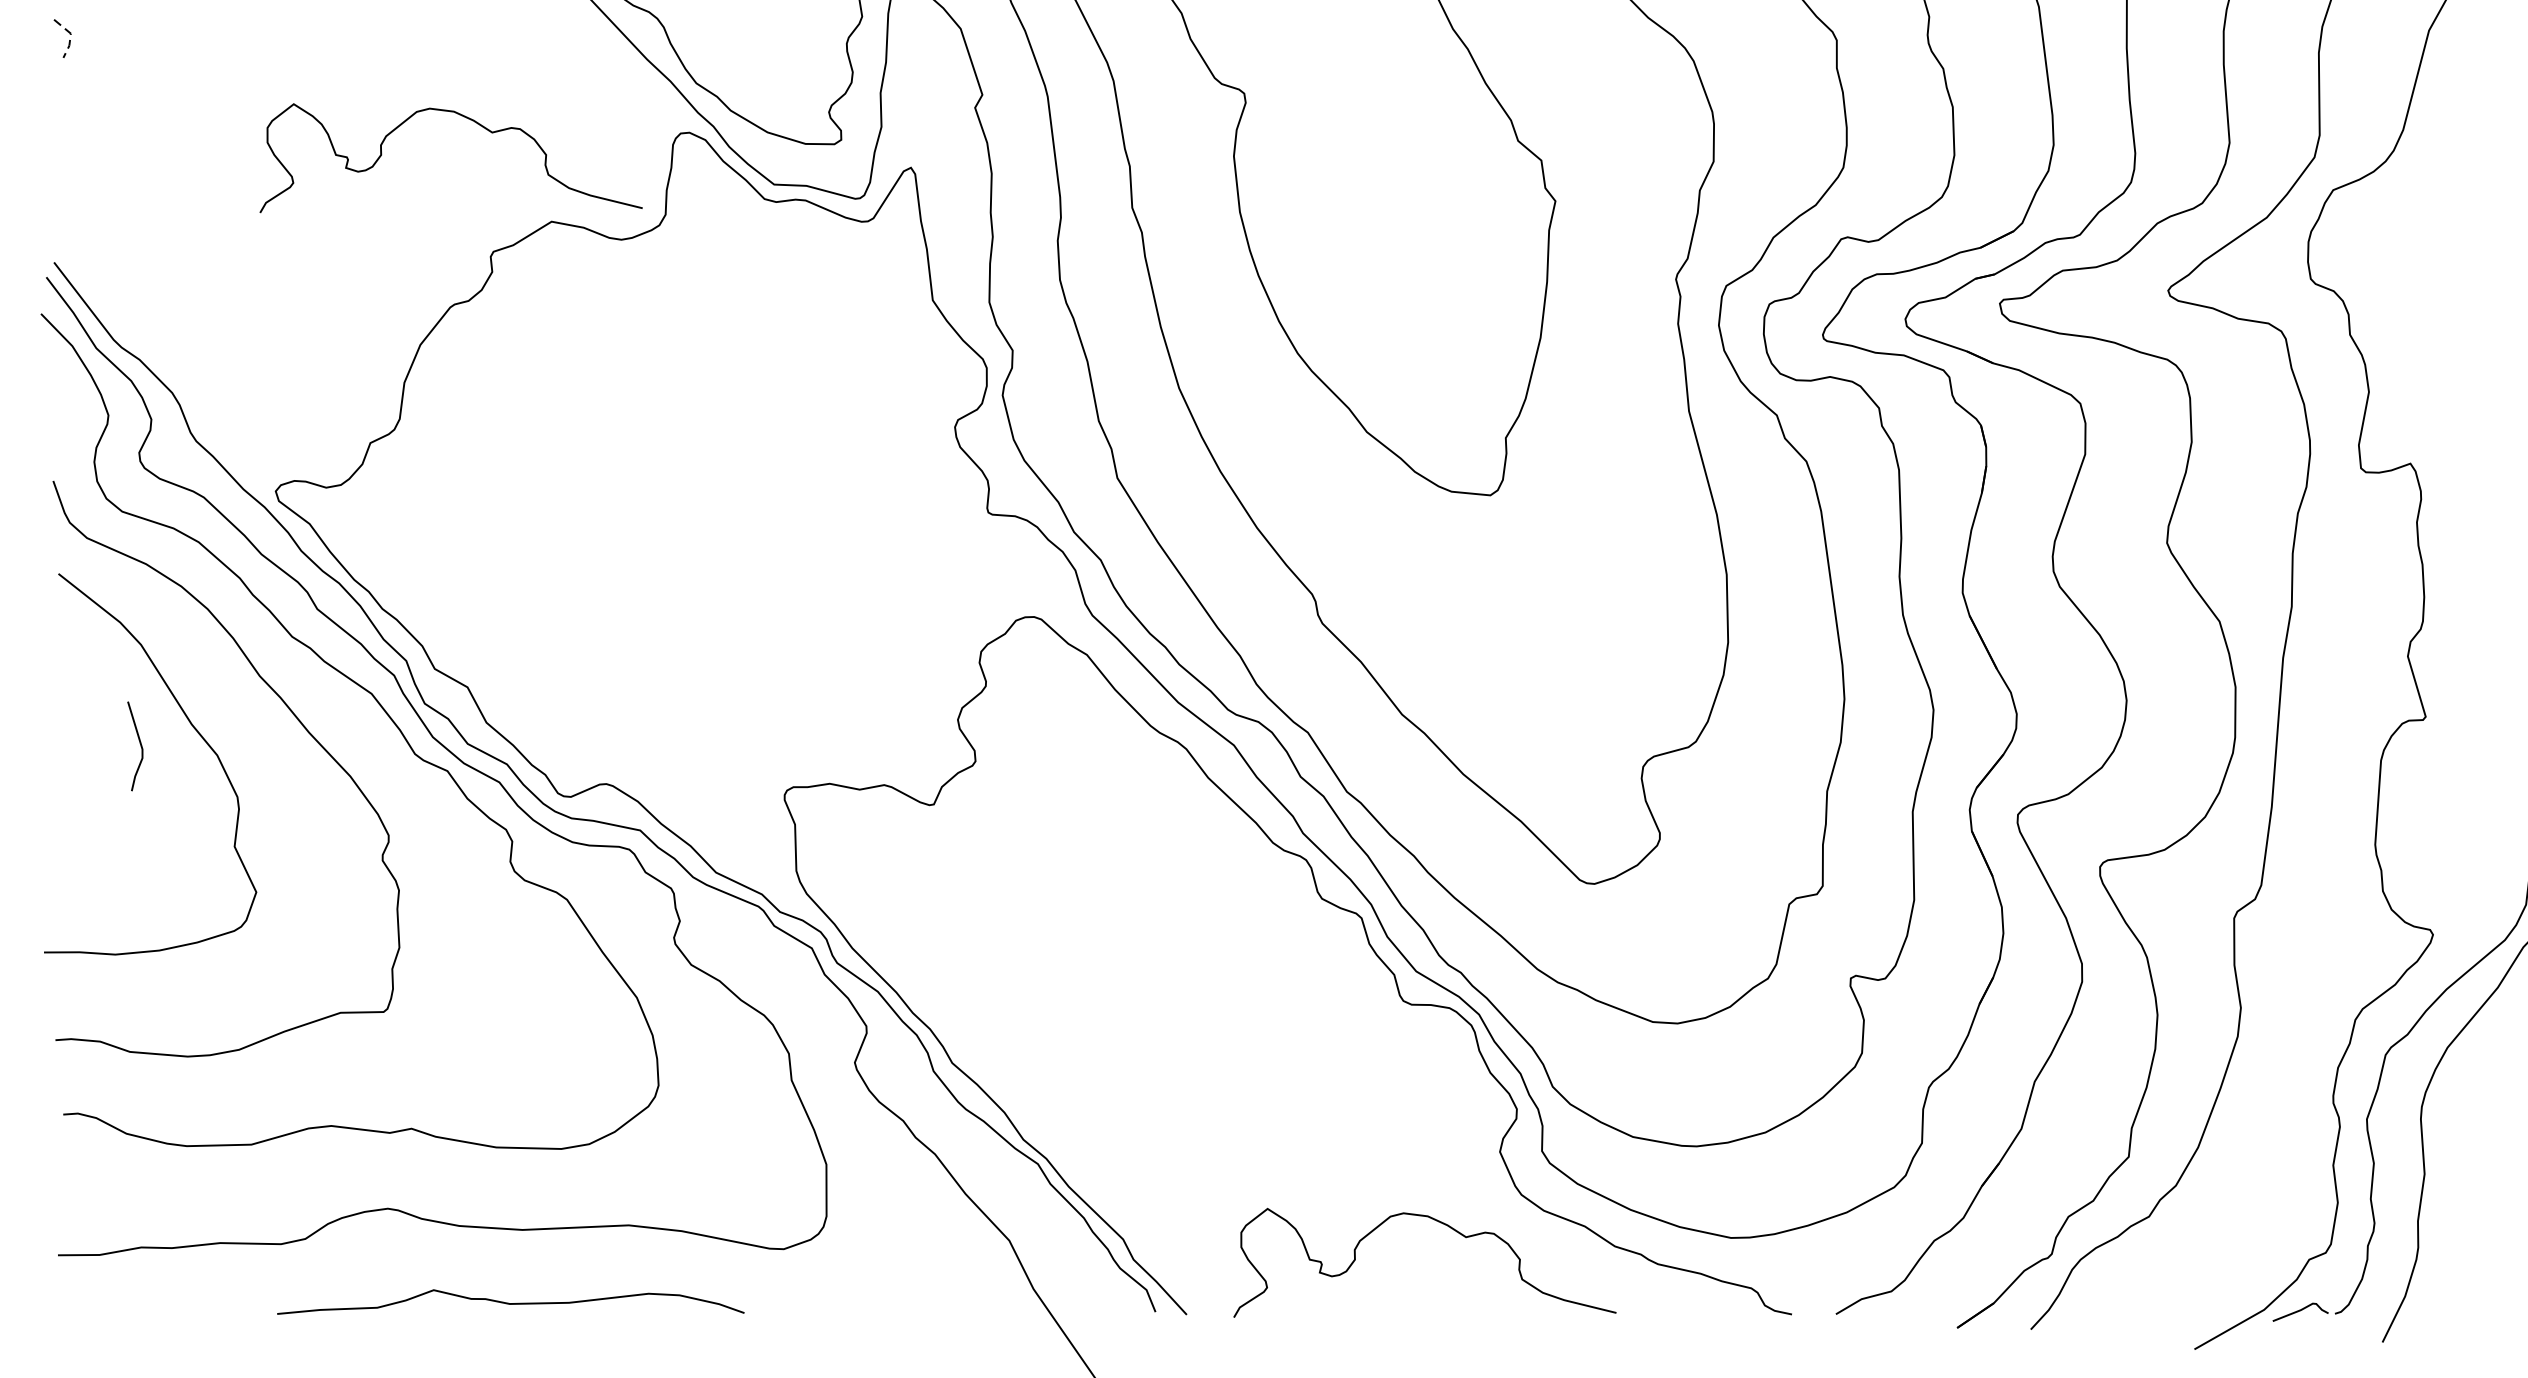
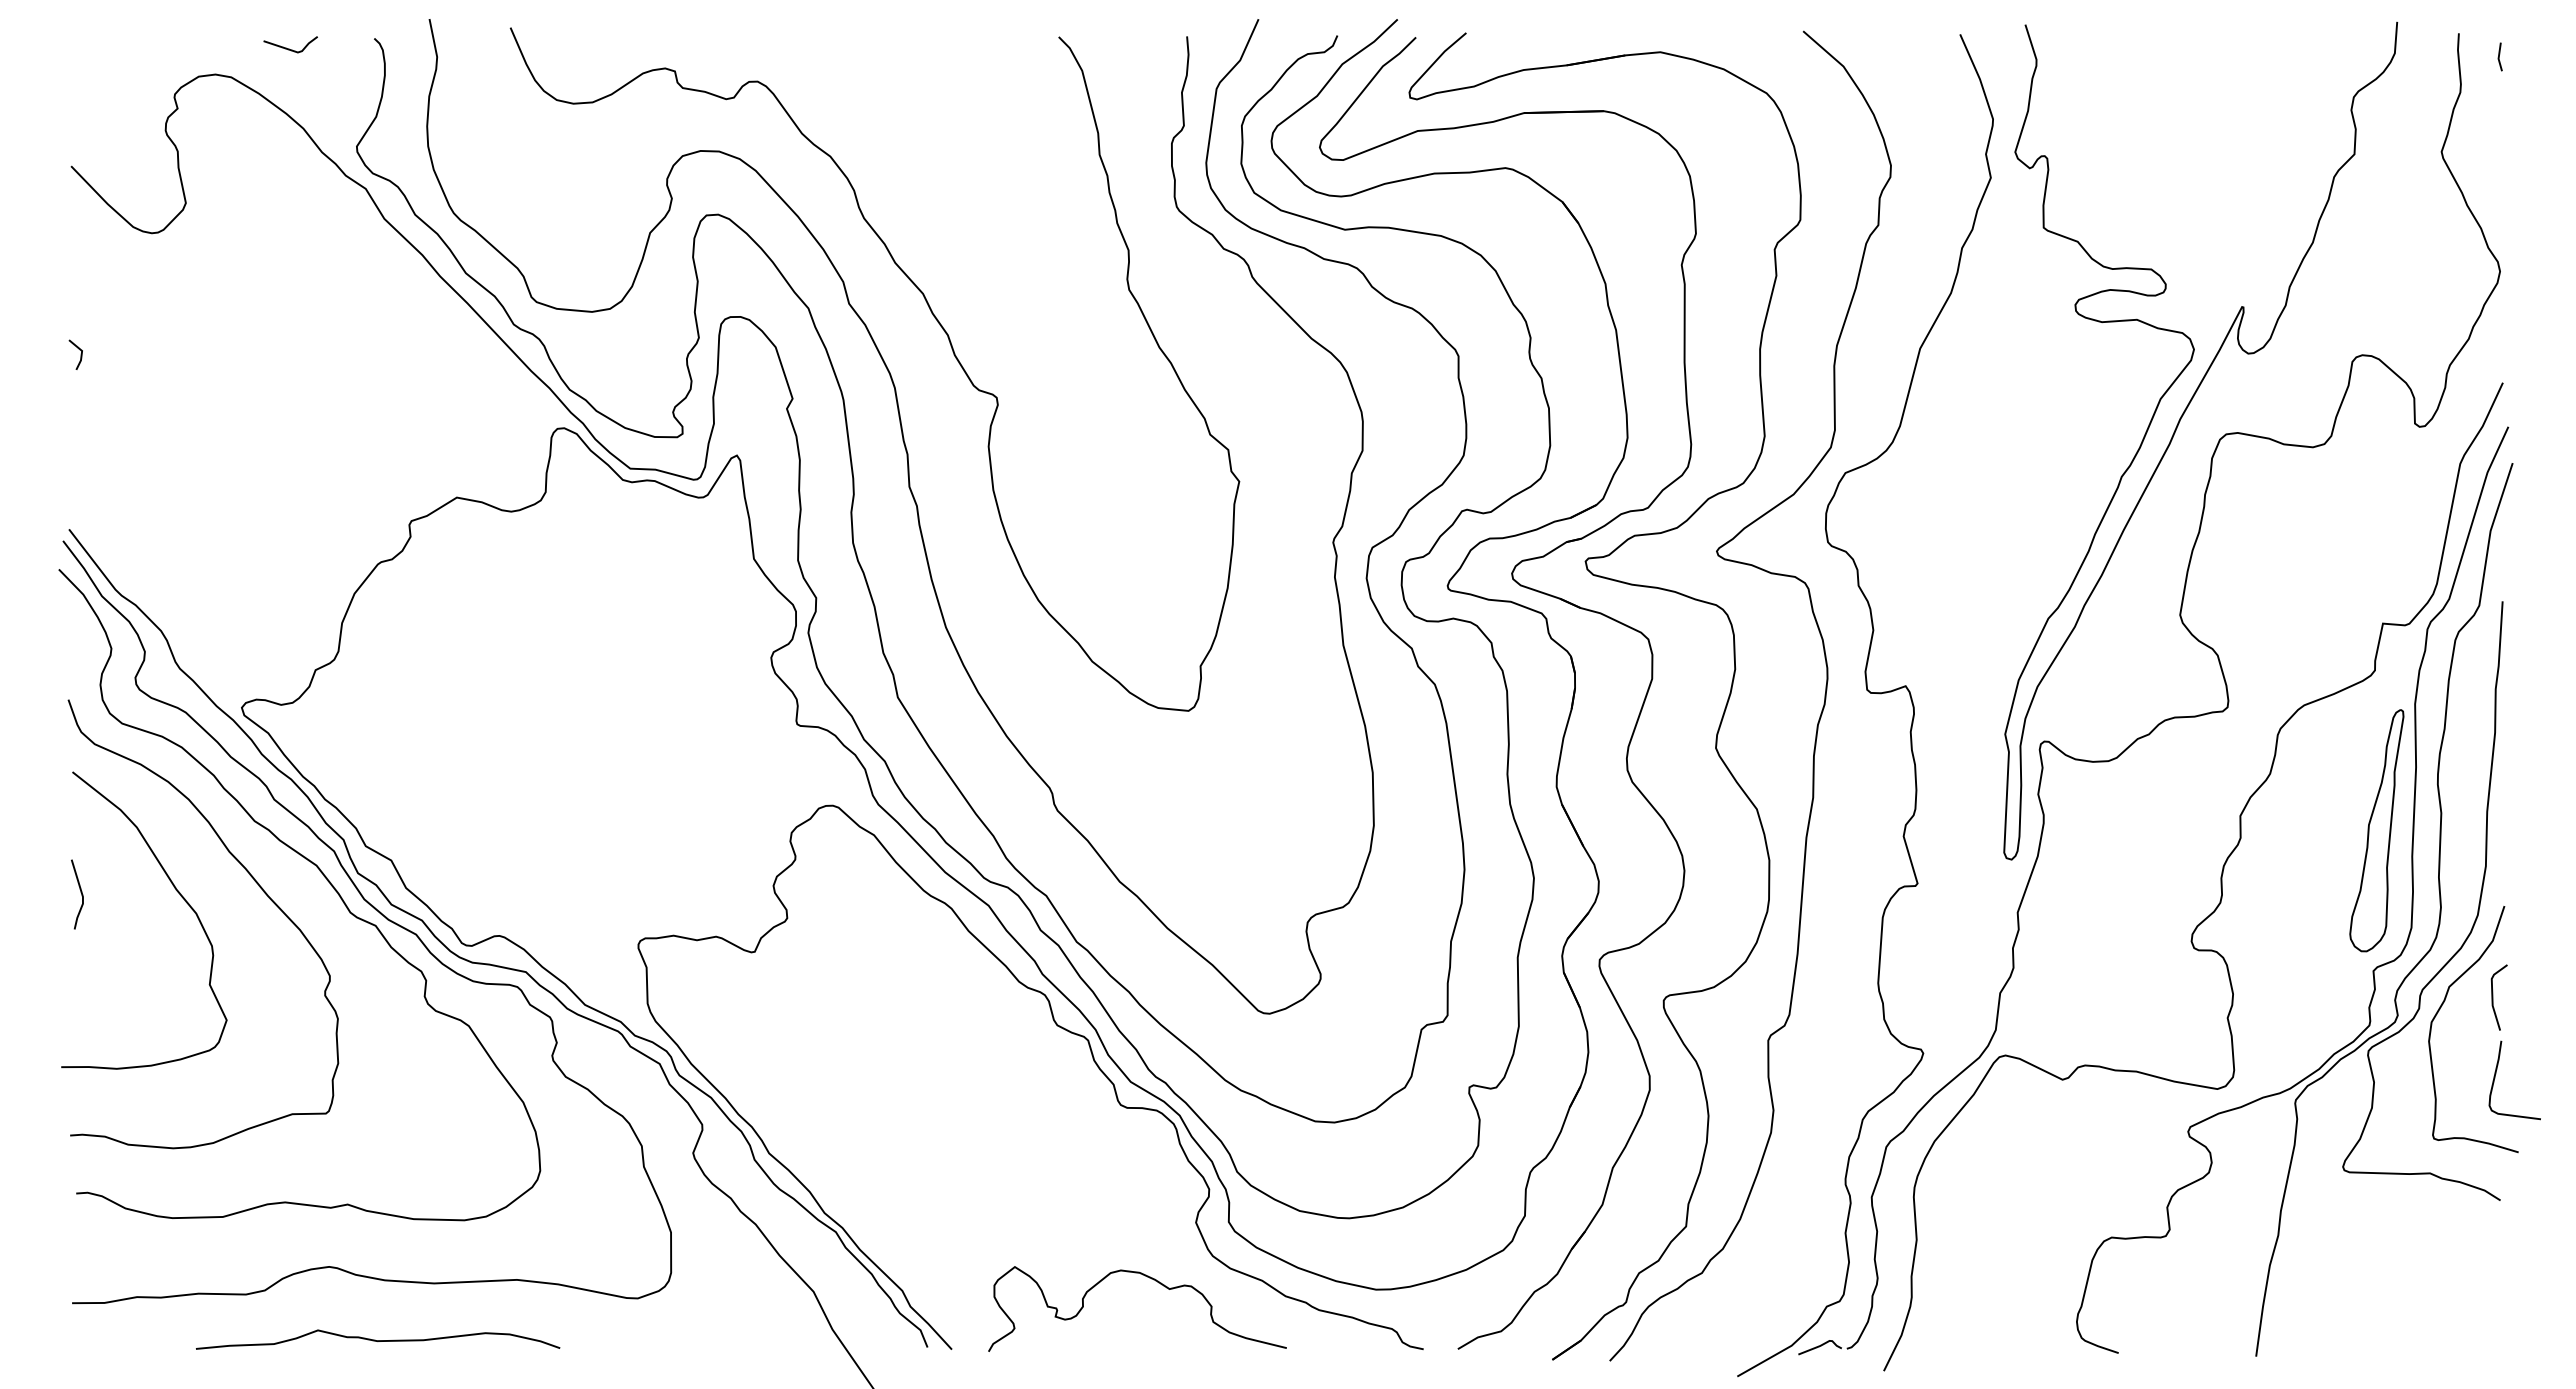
line: (70, 35) -> (81, 352), dashed -> solid
curve: (469, 120) -> (392, 418), removed
line: (139, 743) -> (80, 892), moved
curve: (511, 1303) -> (378, 1340), moved

